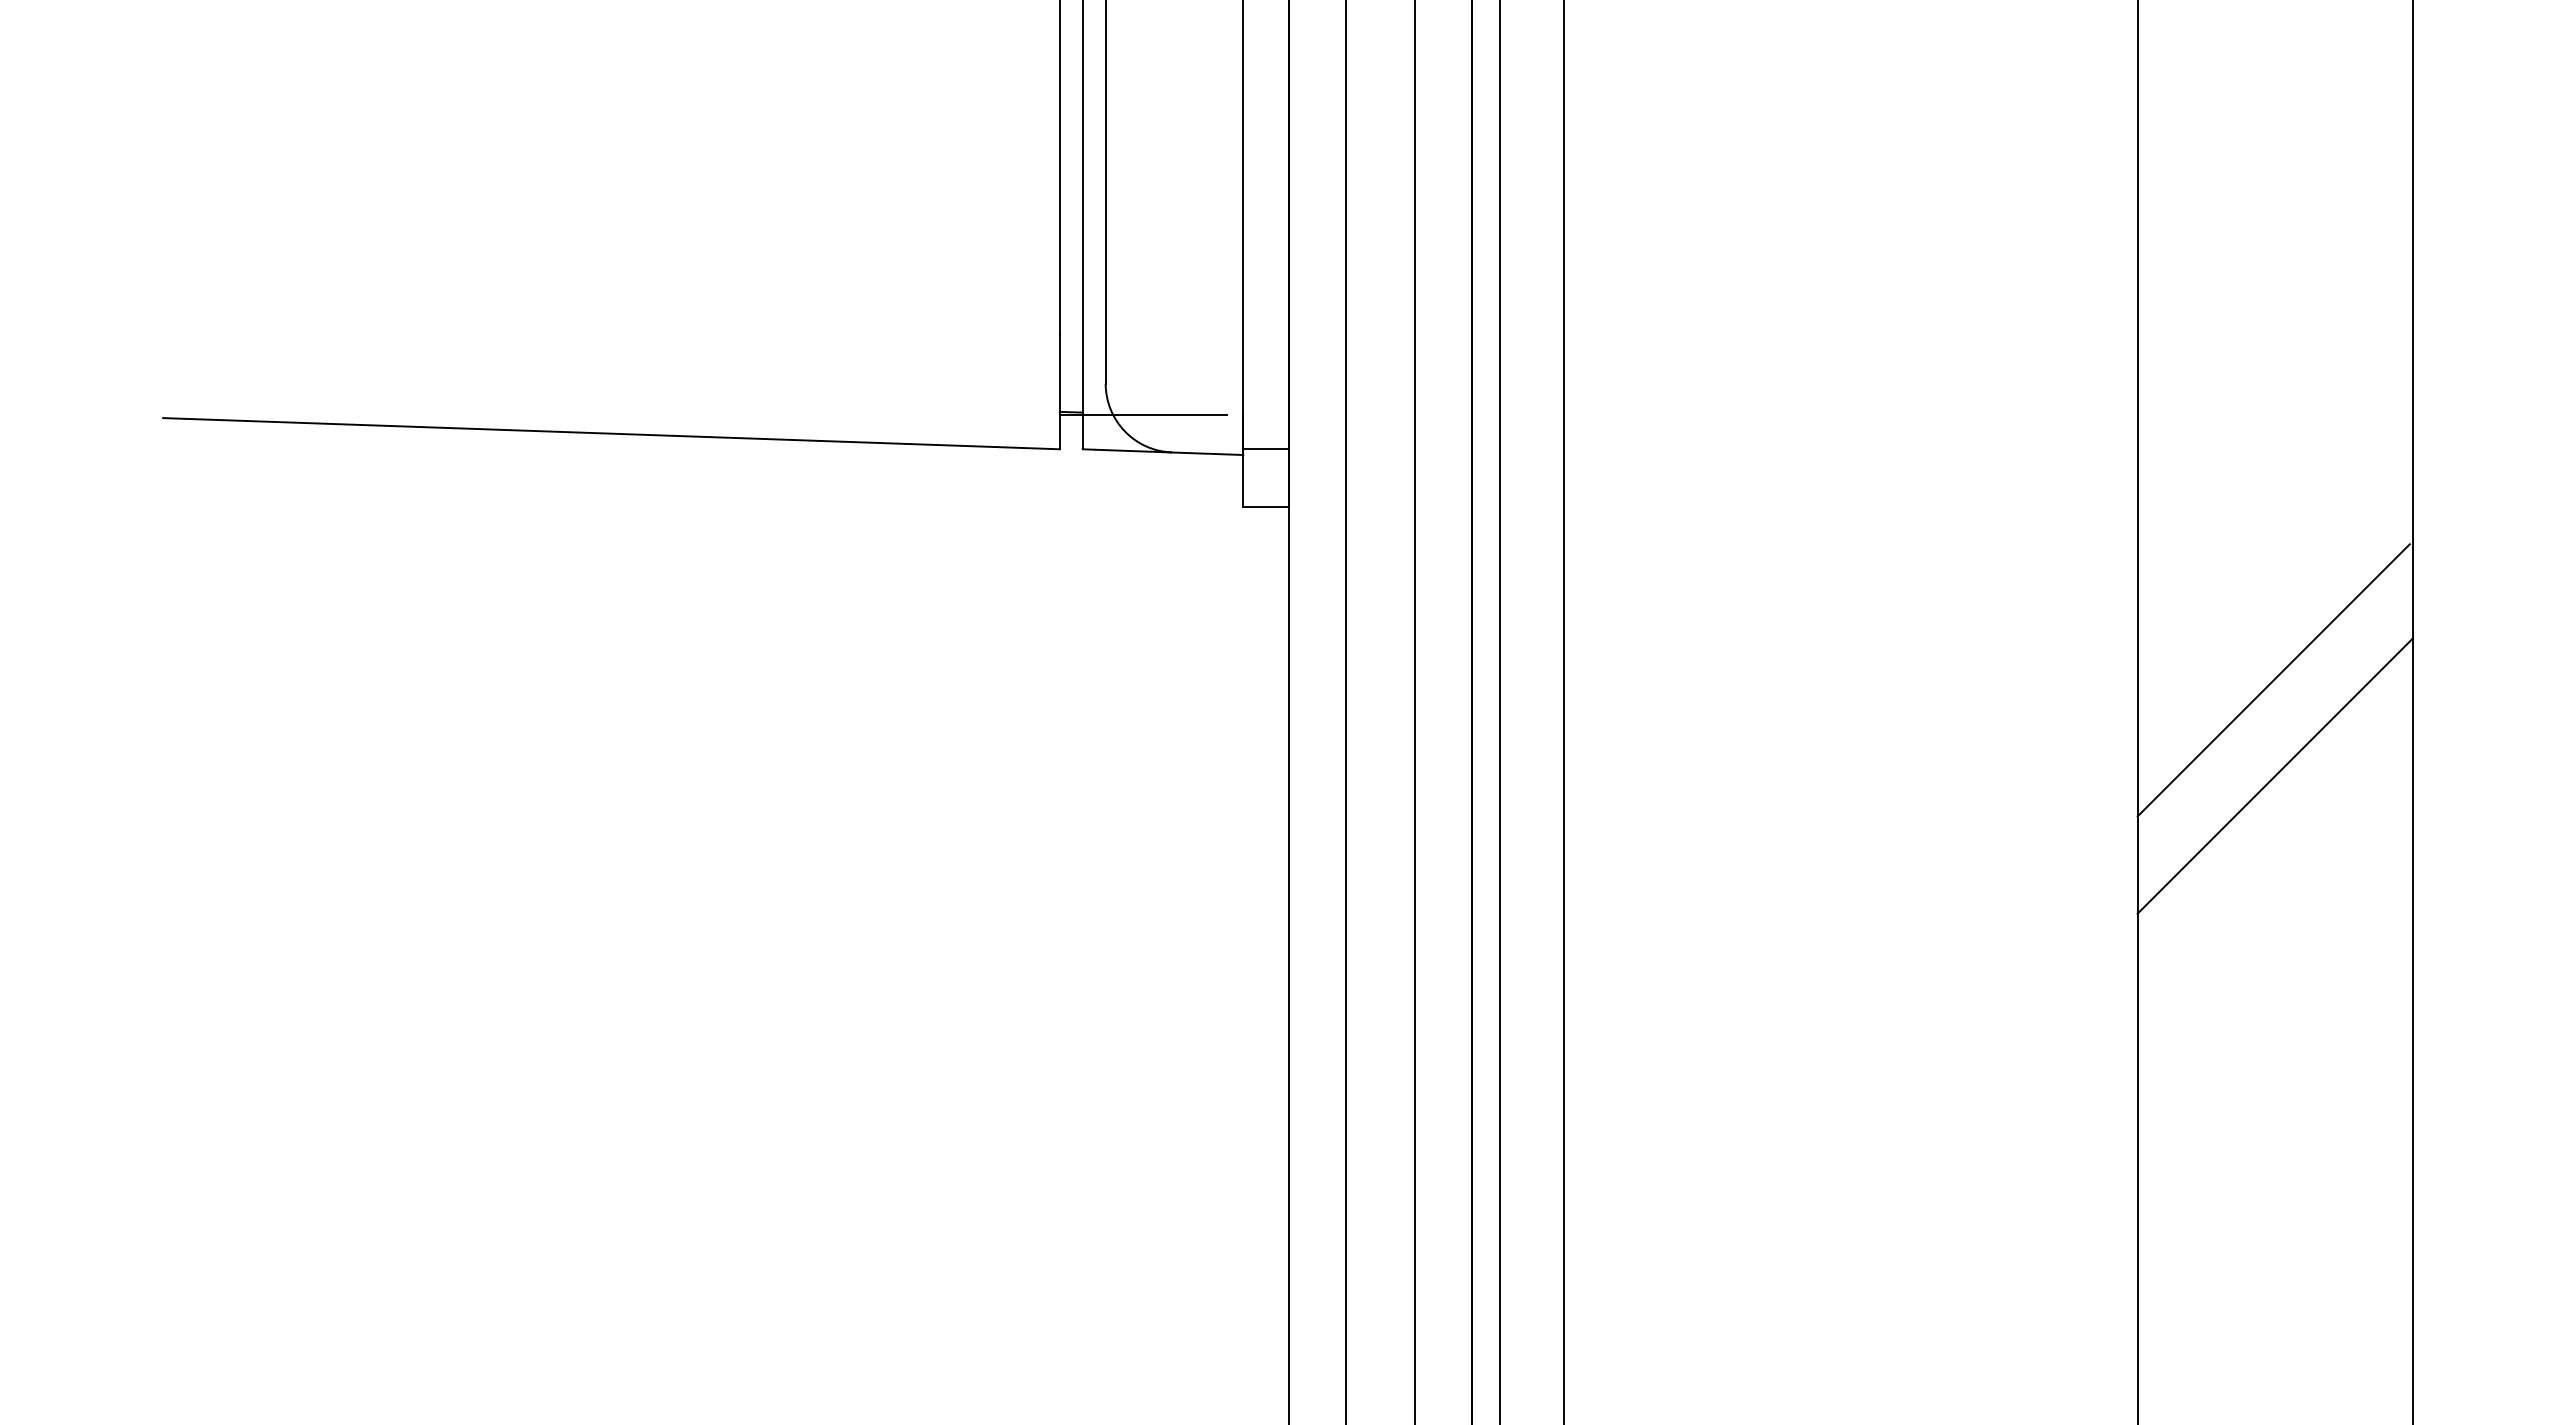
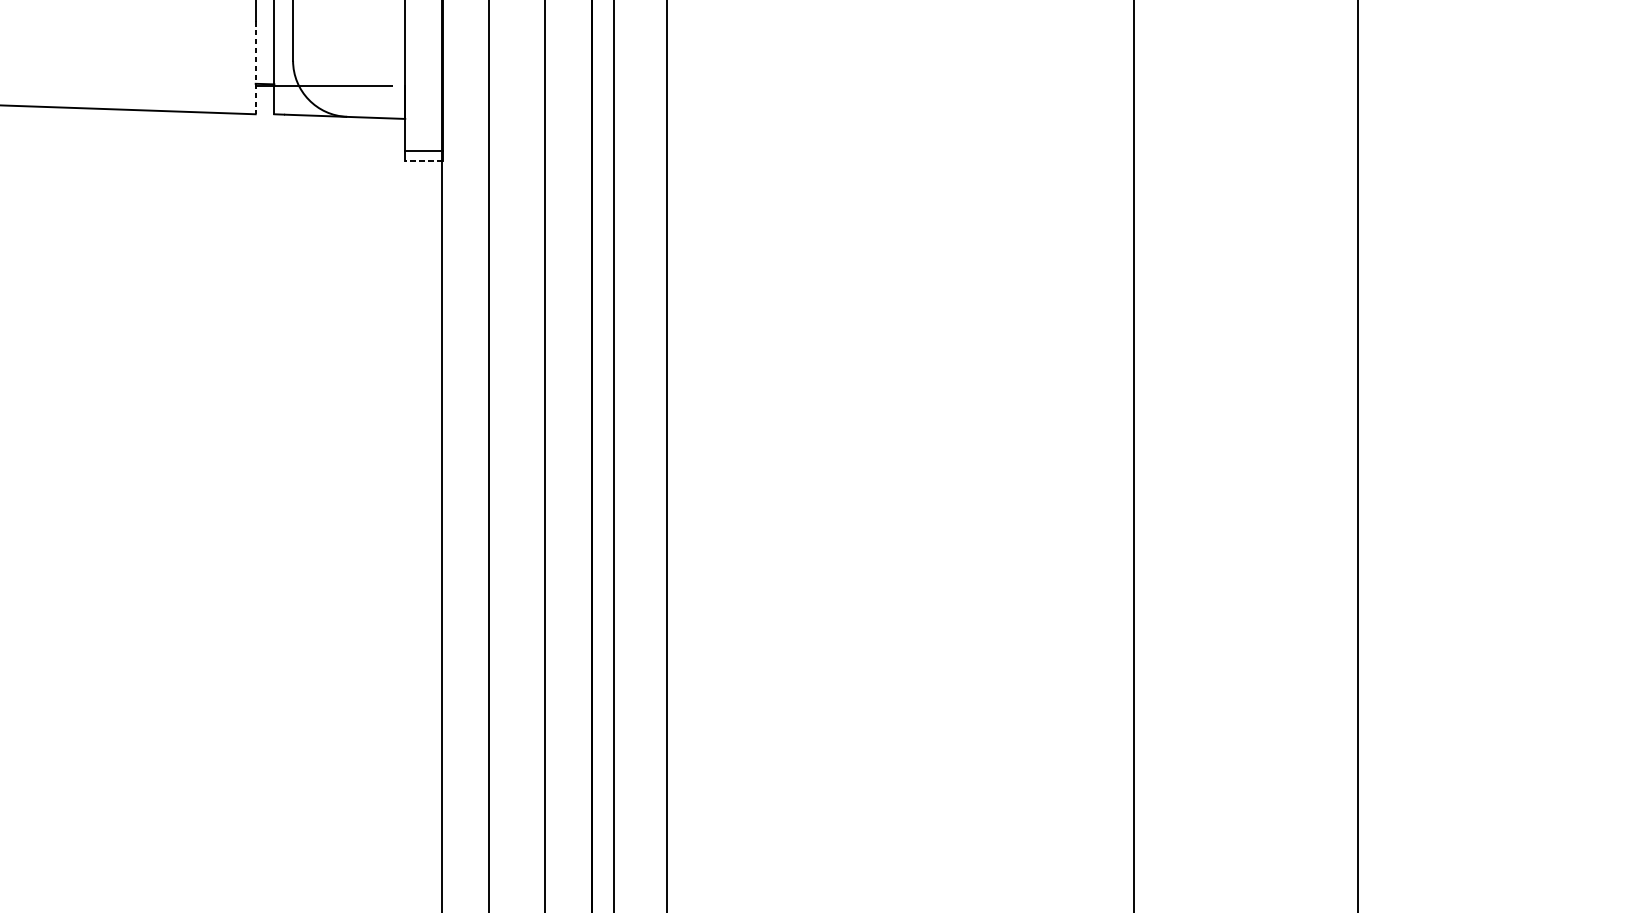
line: (1059, 392) -> (255, 68), solid -> dashed
line: (1266, 449) -> (424, 151), moved
line: (1266, 506) -> (424, 160), solid -> dashed
line: (2273, 680) -> (1244, 302), removed
line: (2274, 775) -> (1245, 380), removed

